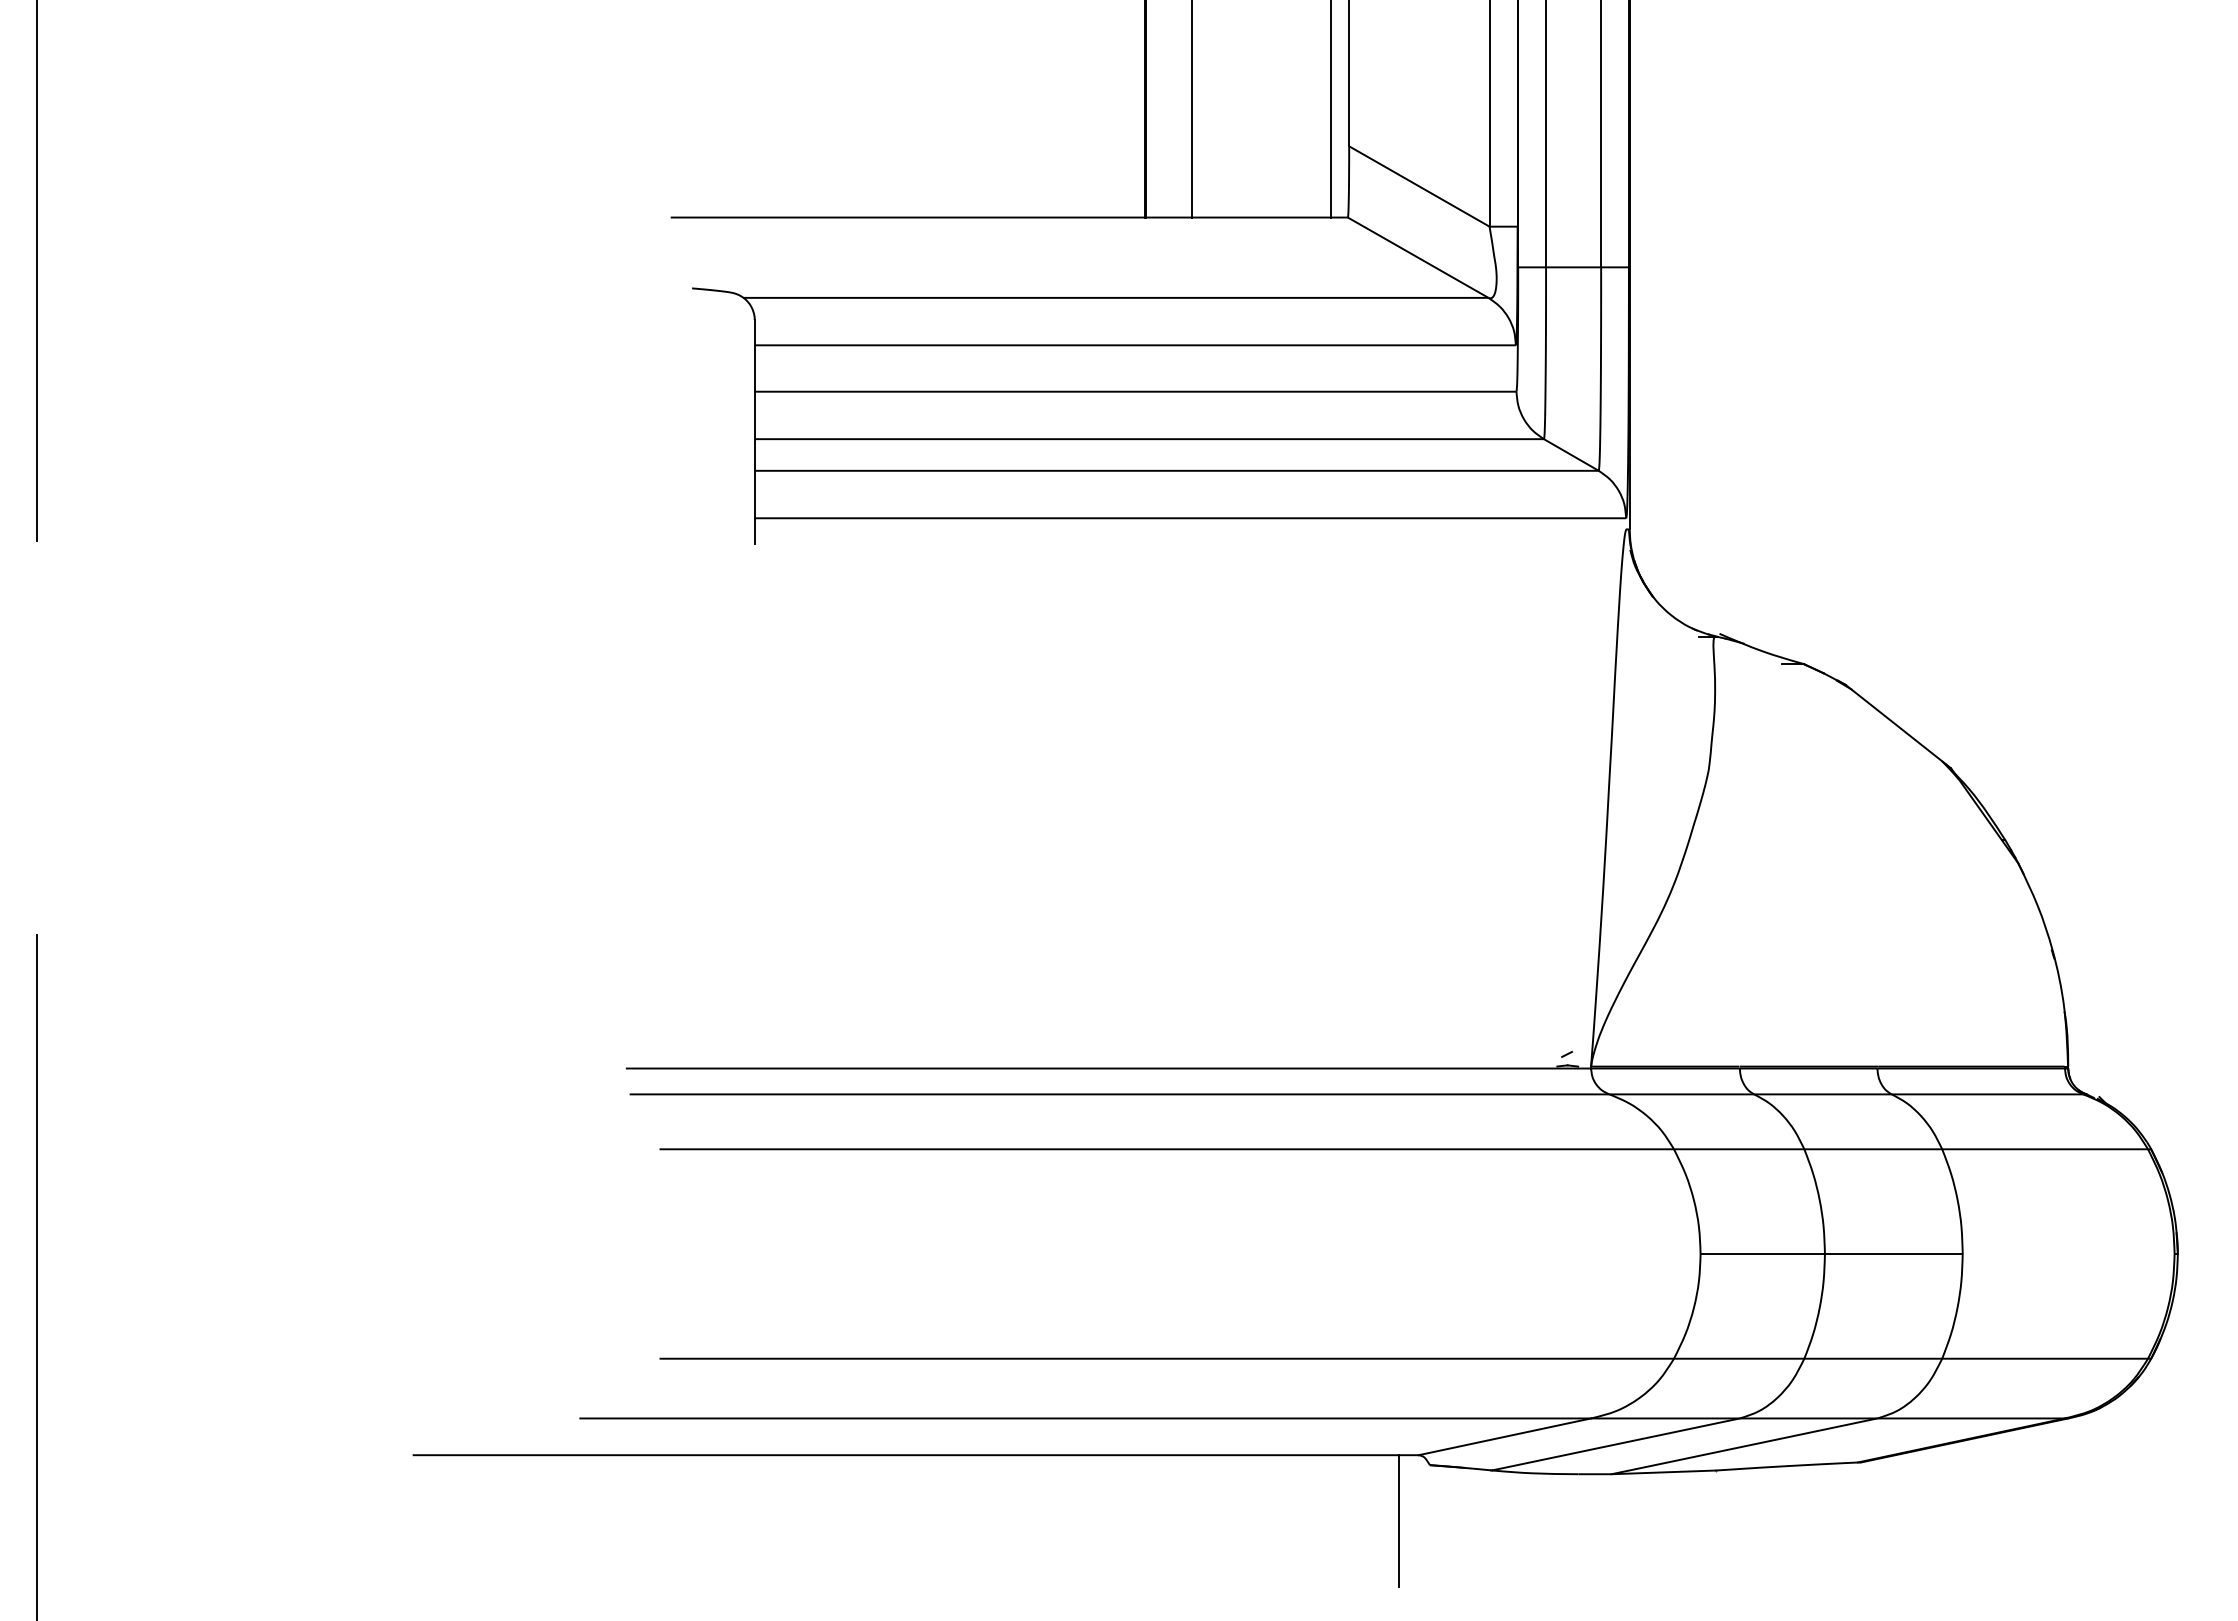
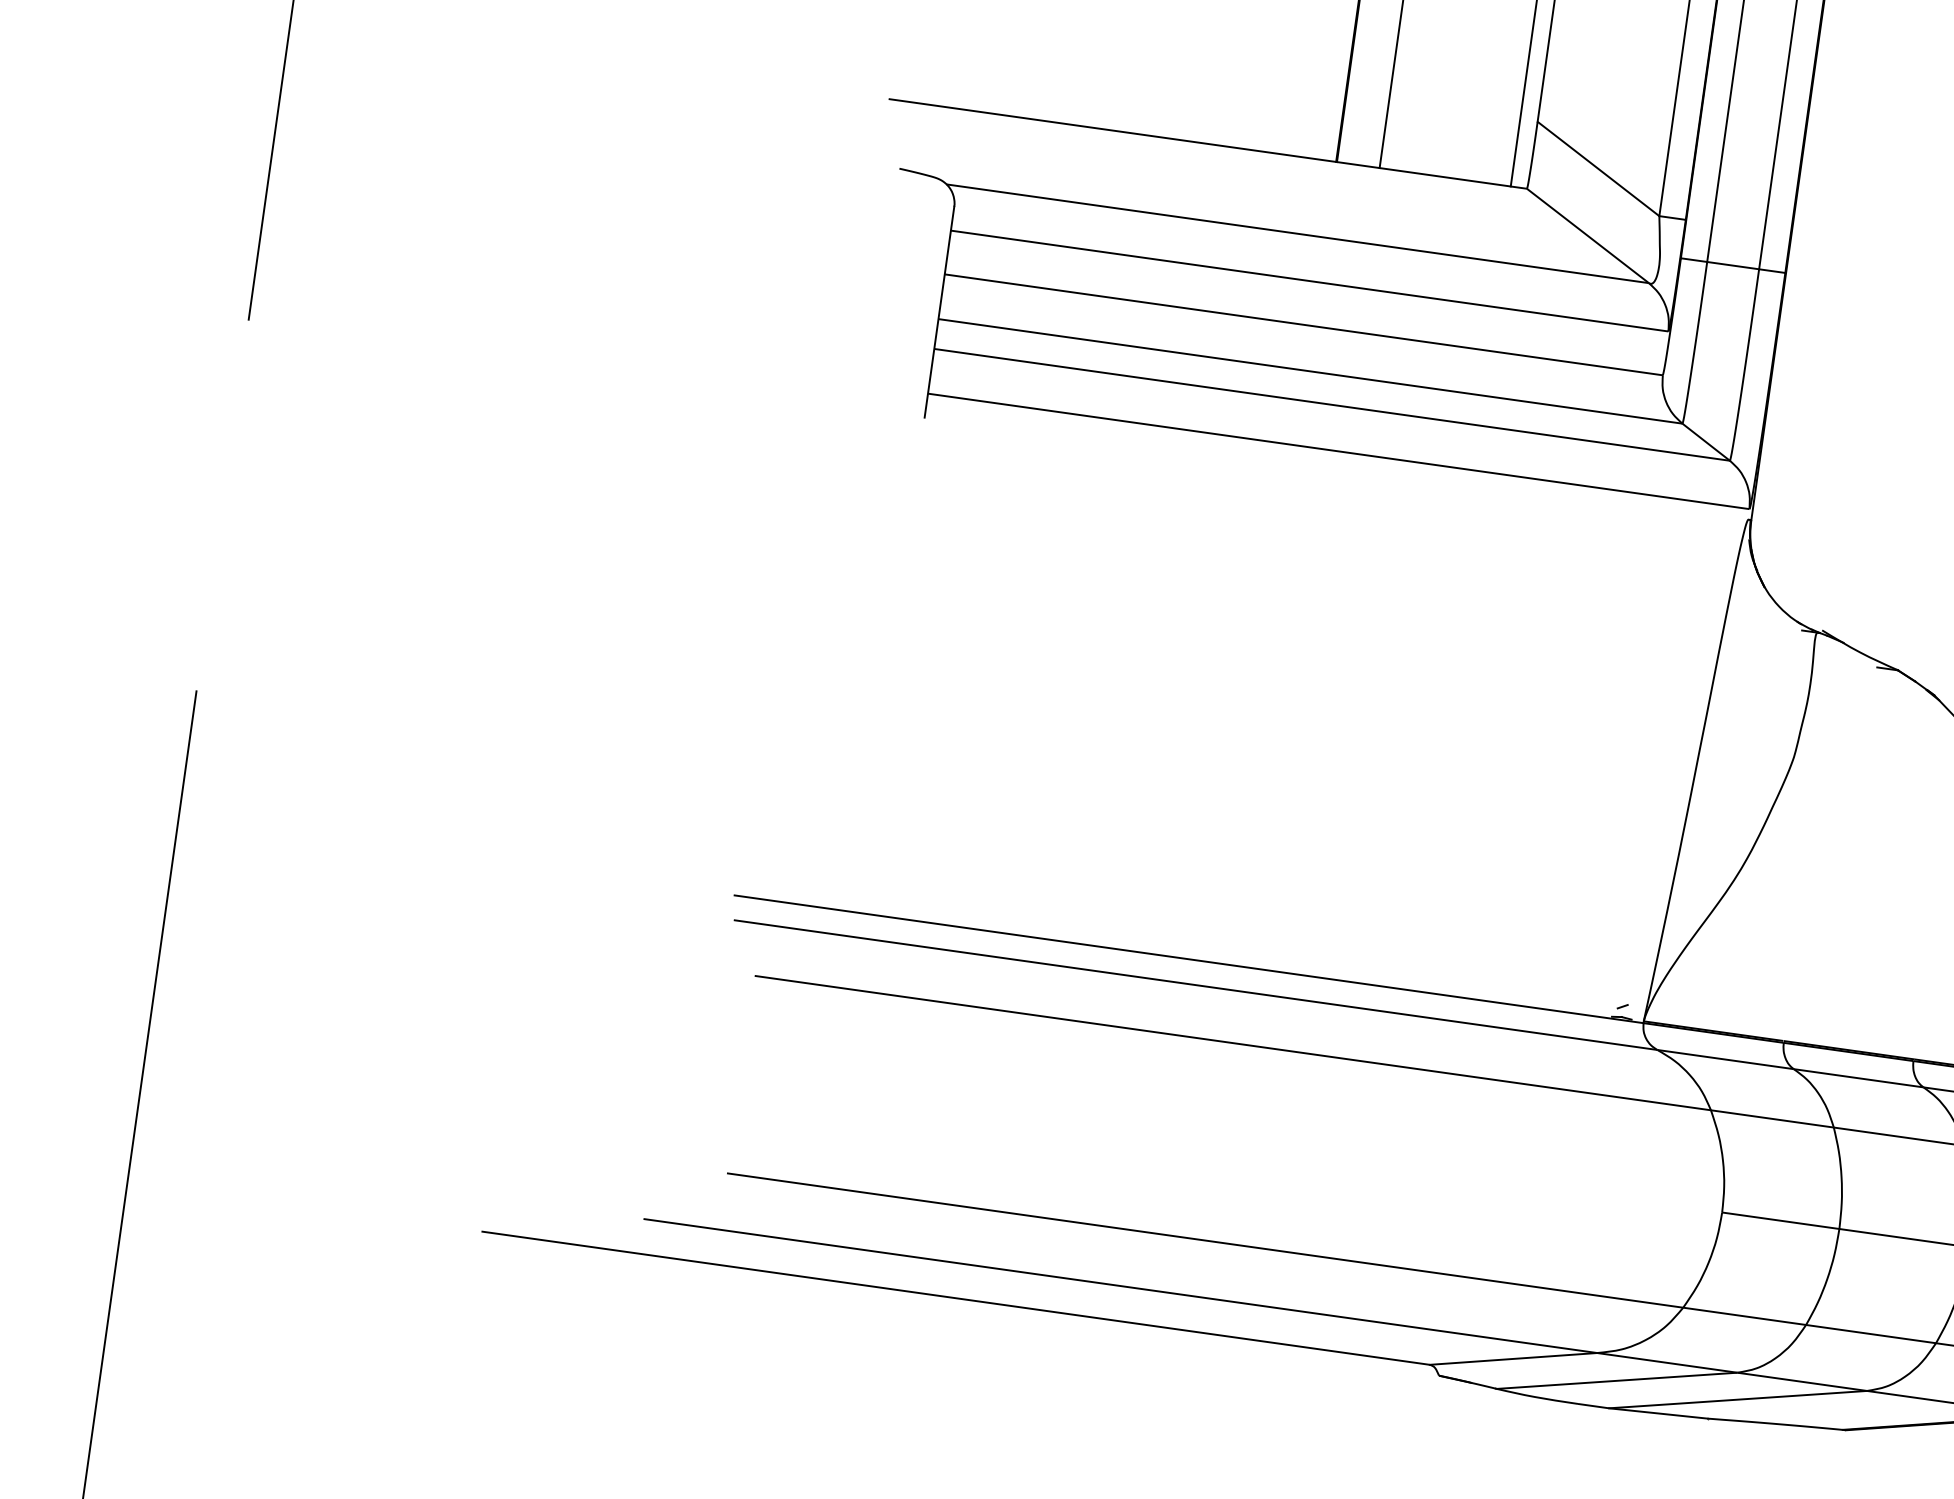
line: (1399, 1520) -> (1403, 1423), removed

